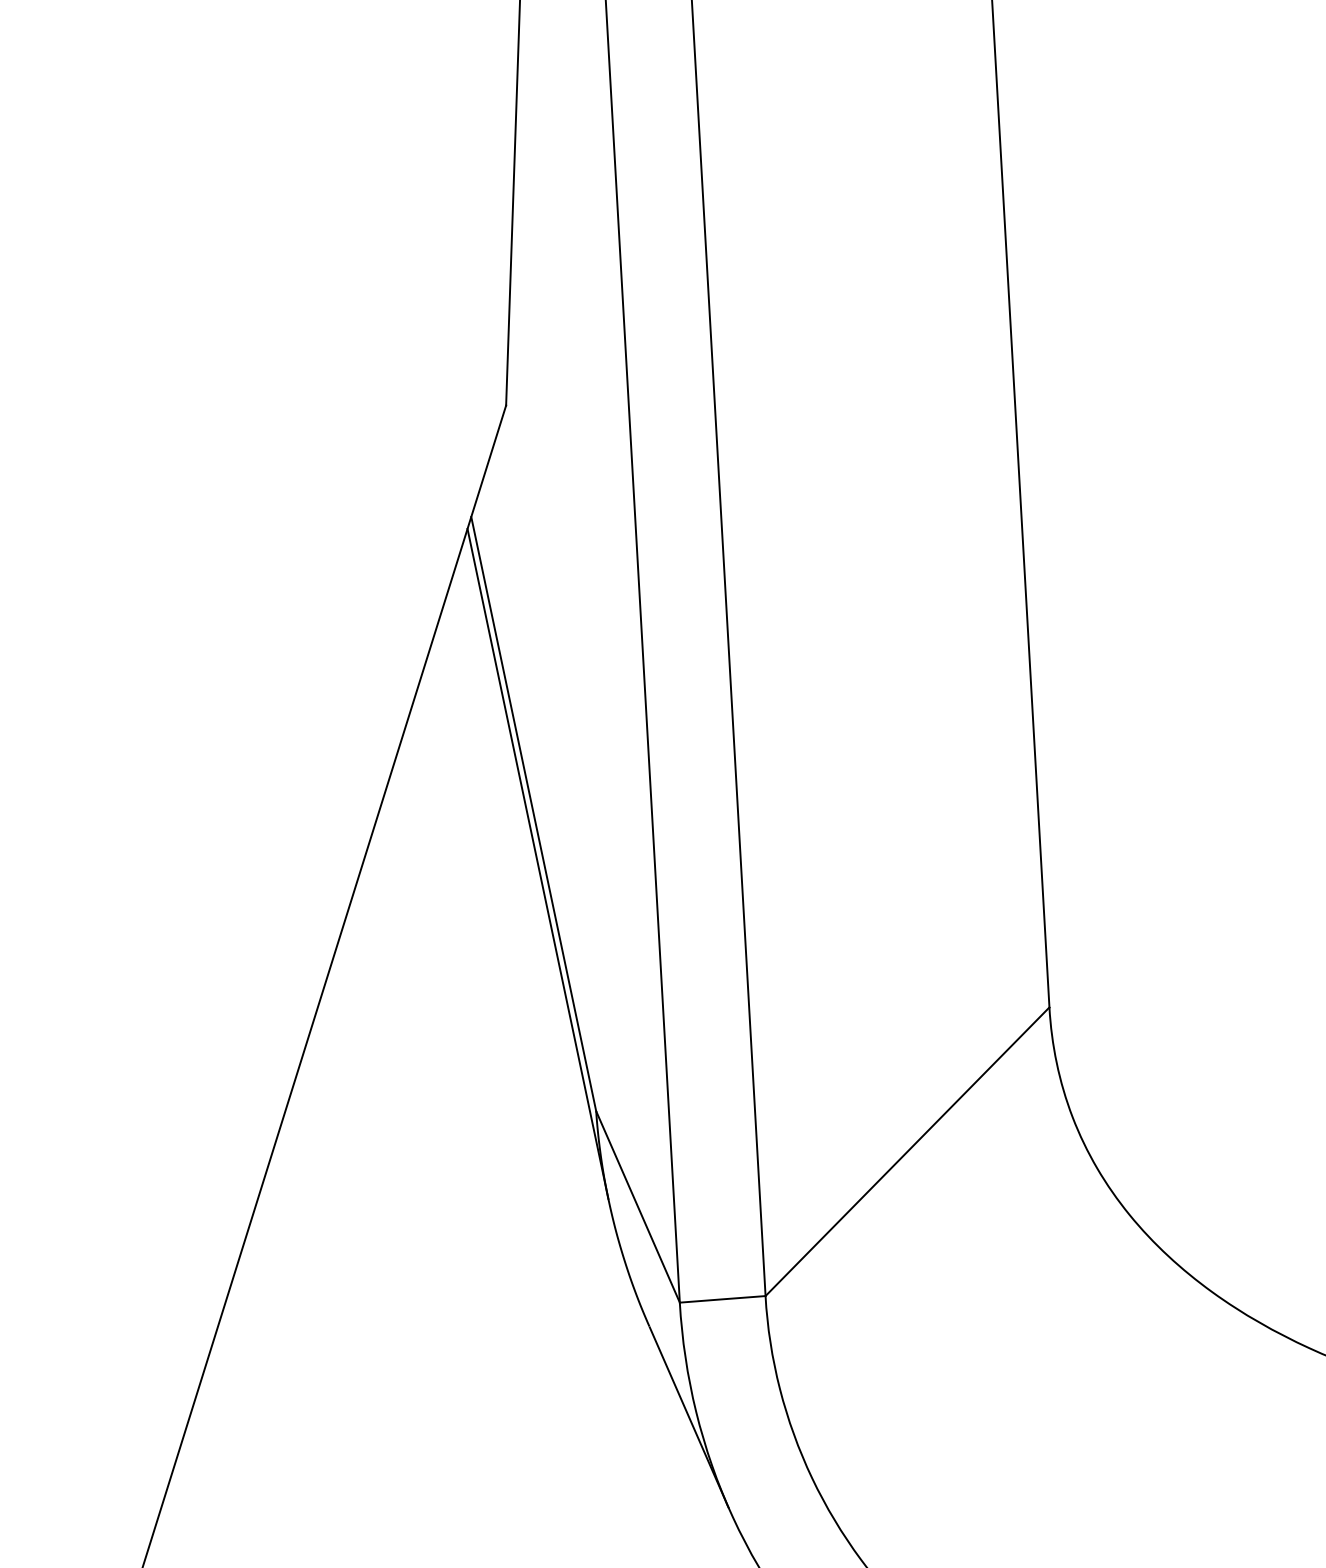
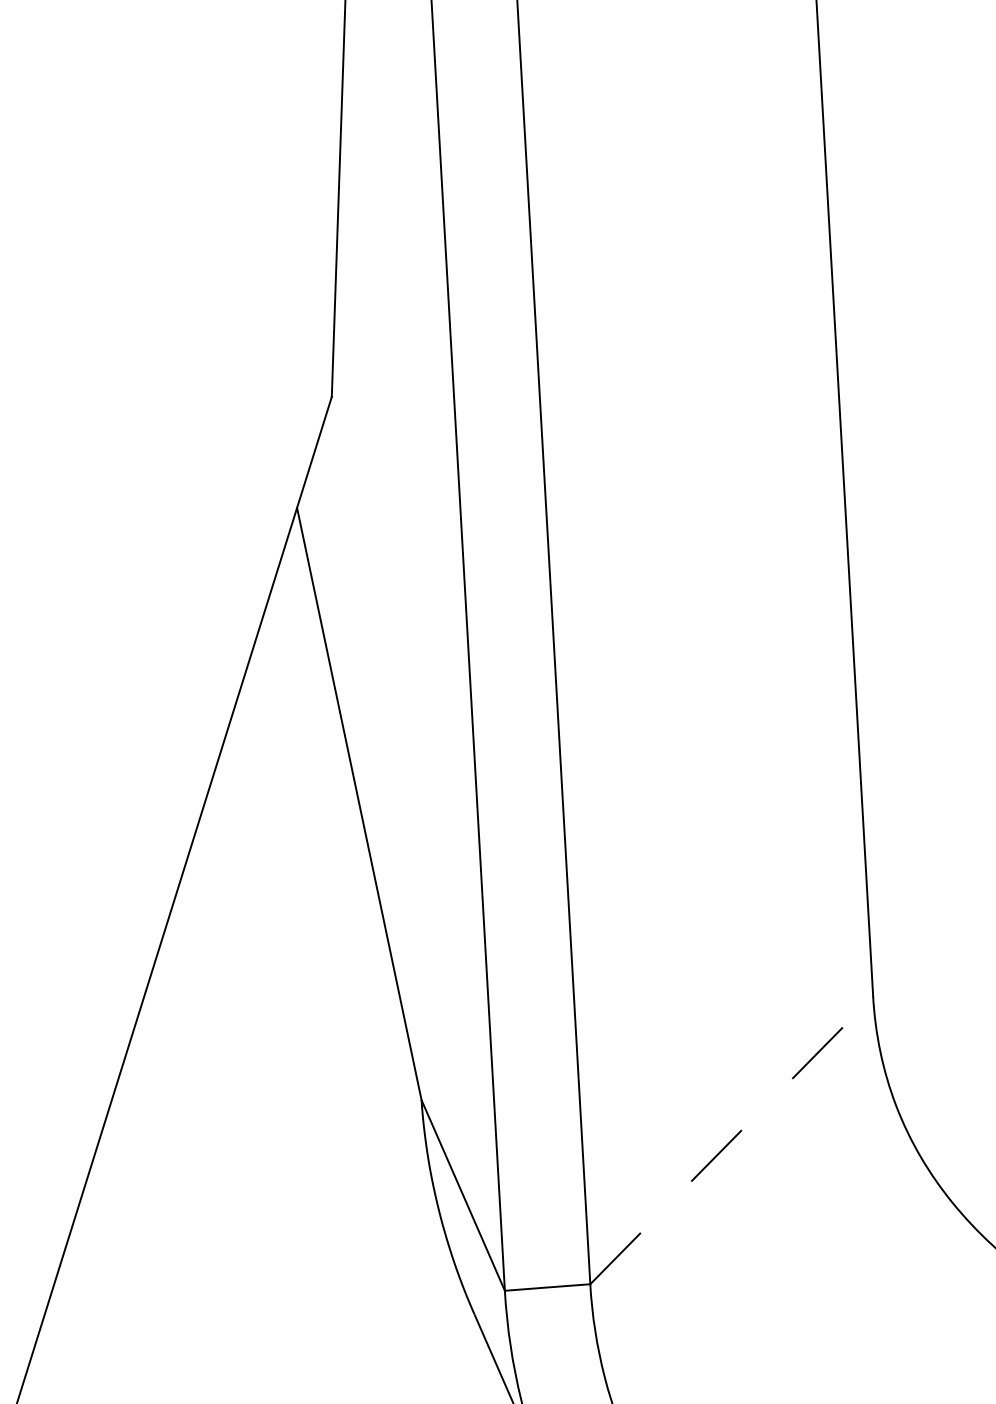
line: (537, 863) -> (363, 853), removed
line: (907, 1151) -> (731, 1140), solid -> dashed

